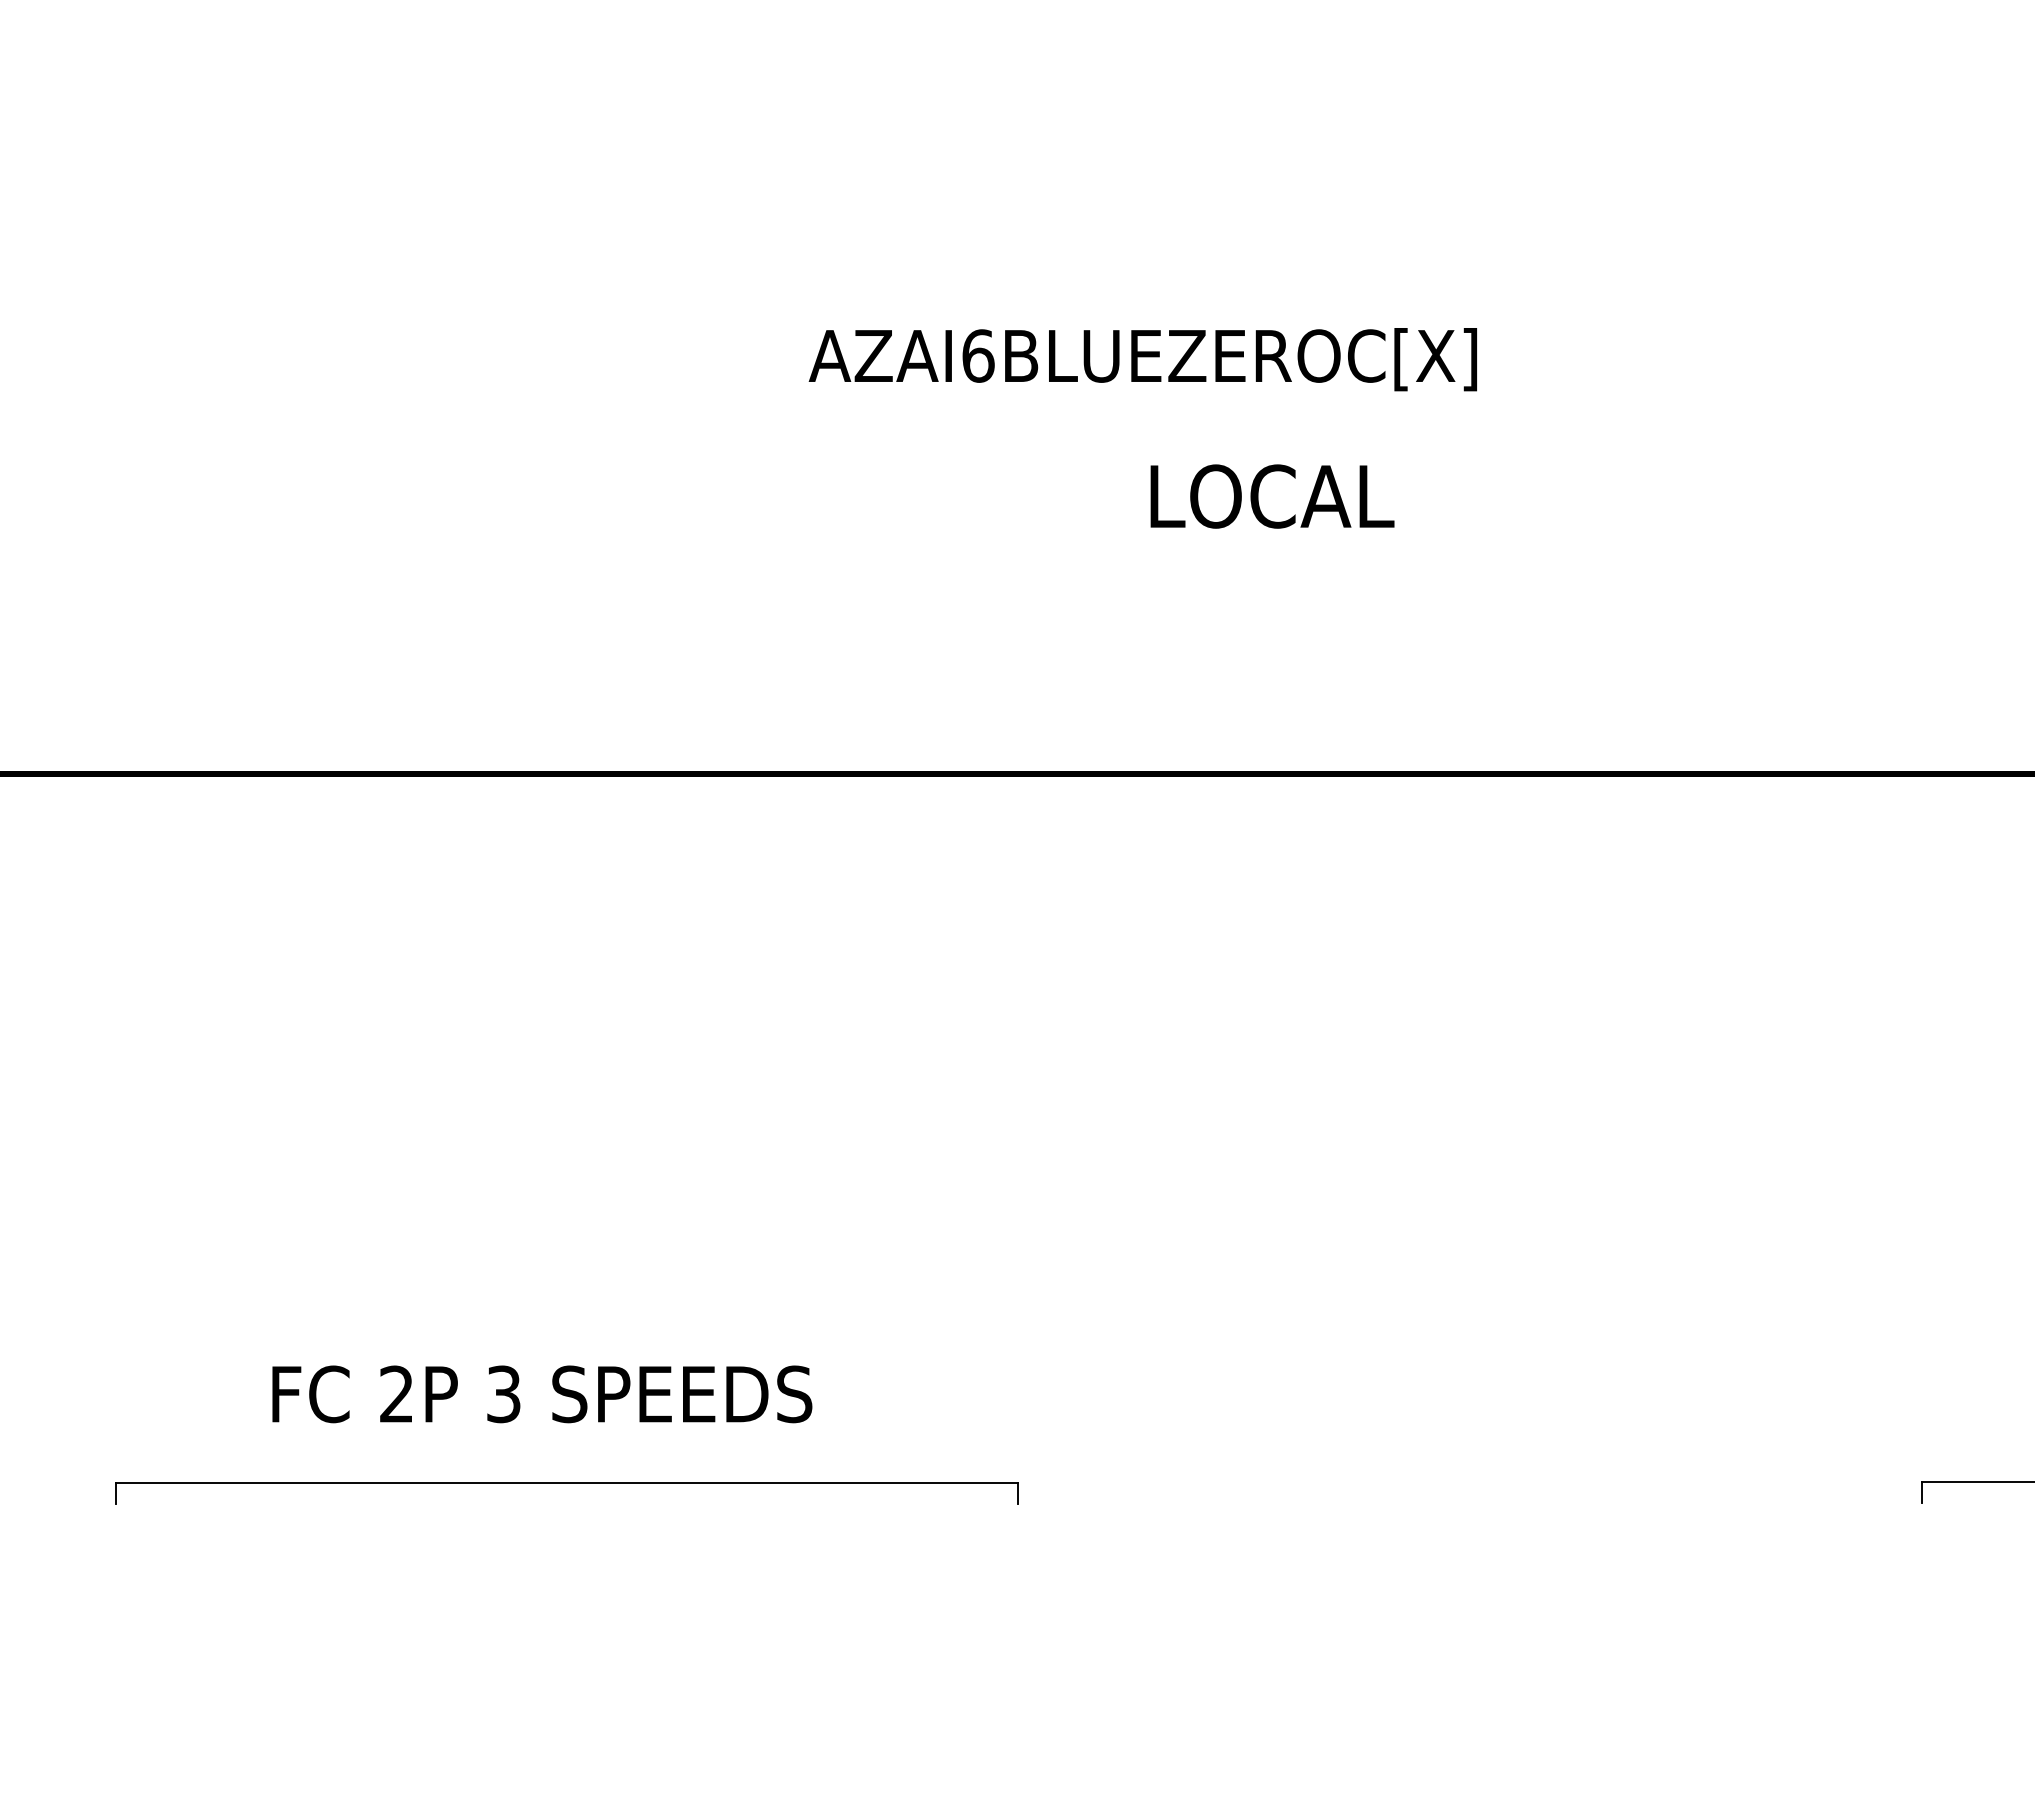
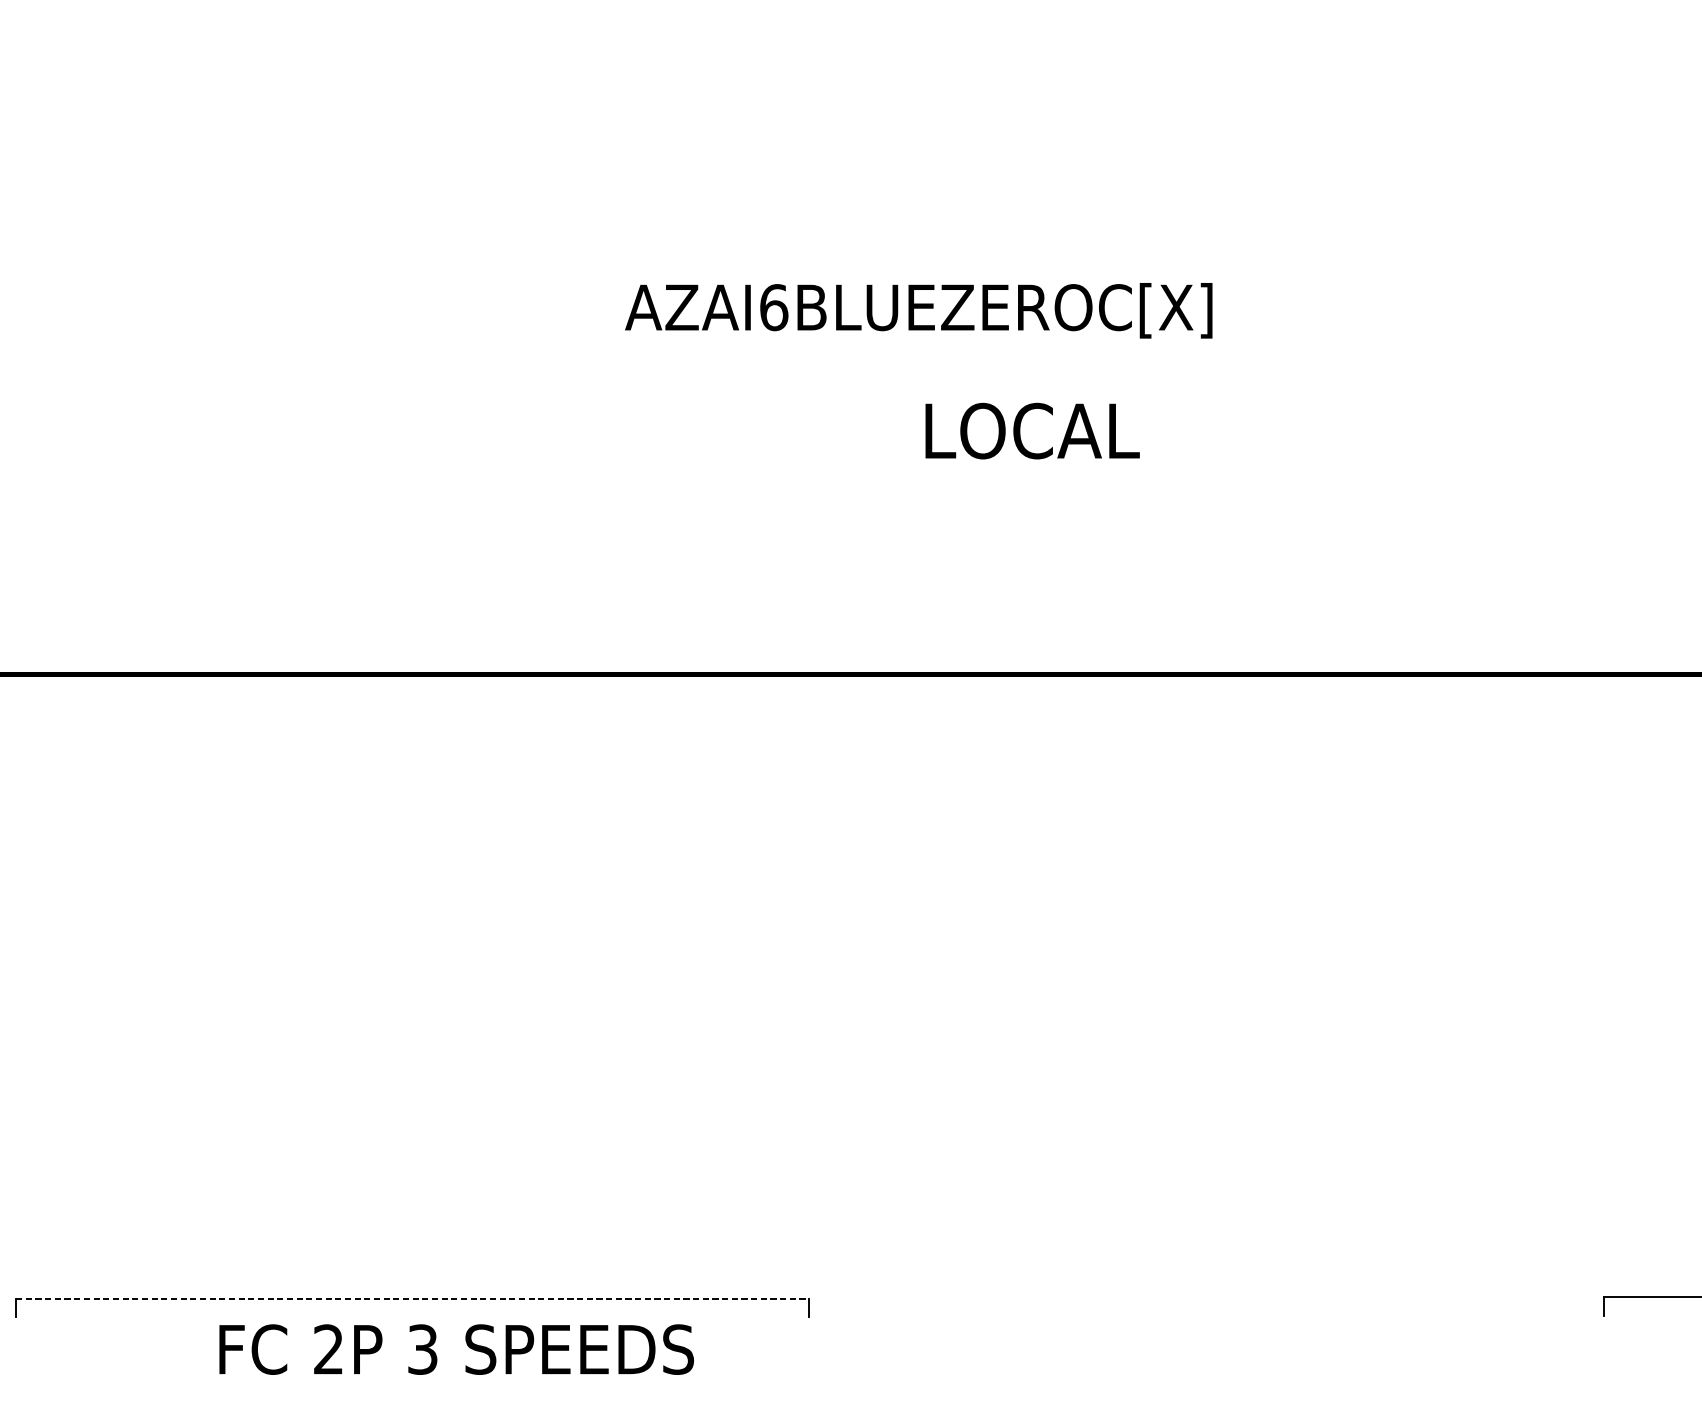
text: (542, 1394) -> (456, 1349), moved
line: (567, 1483) -> (412, 1298), solid -> dashed

